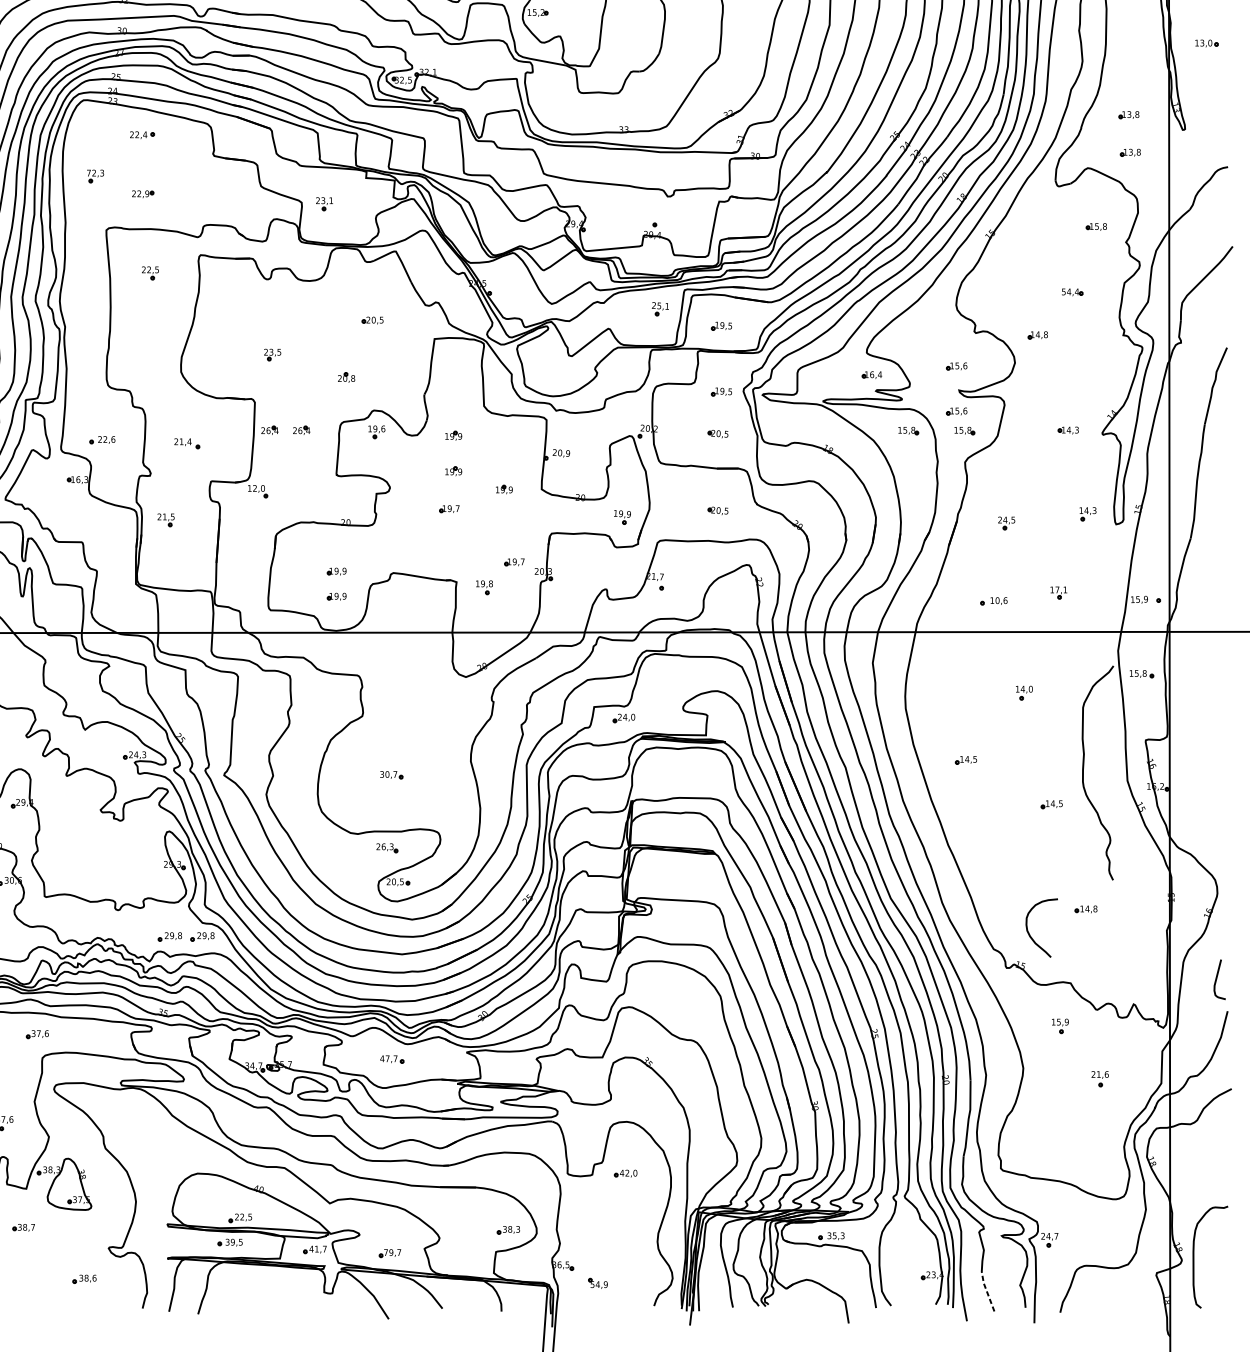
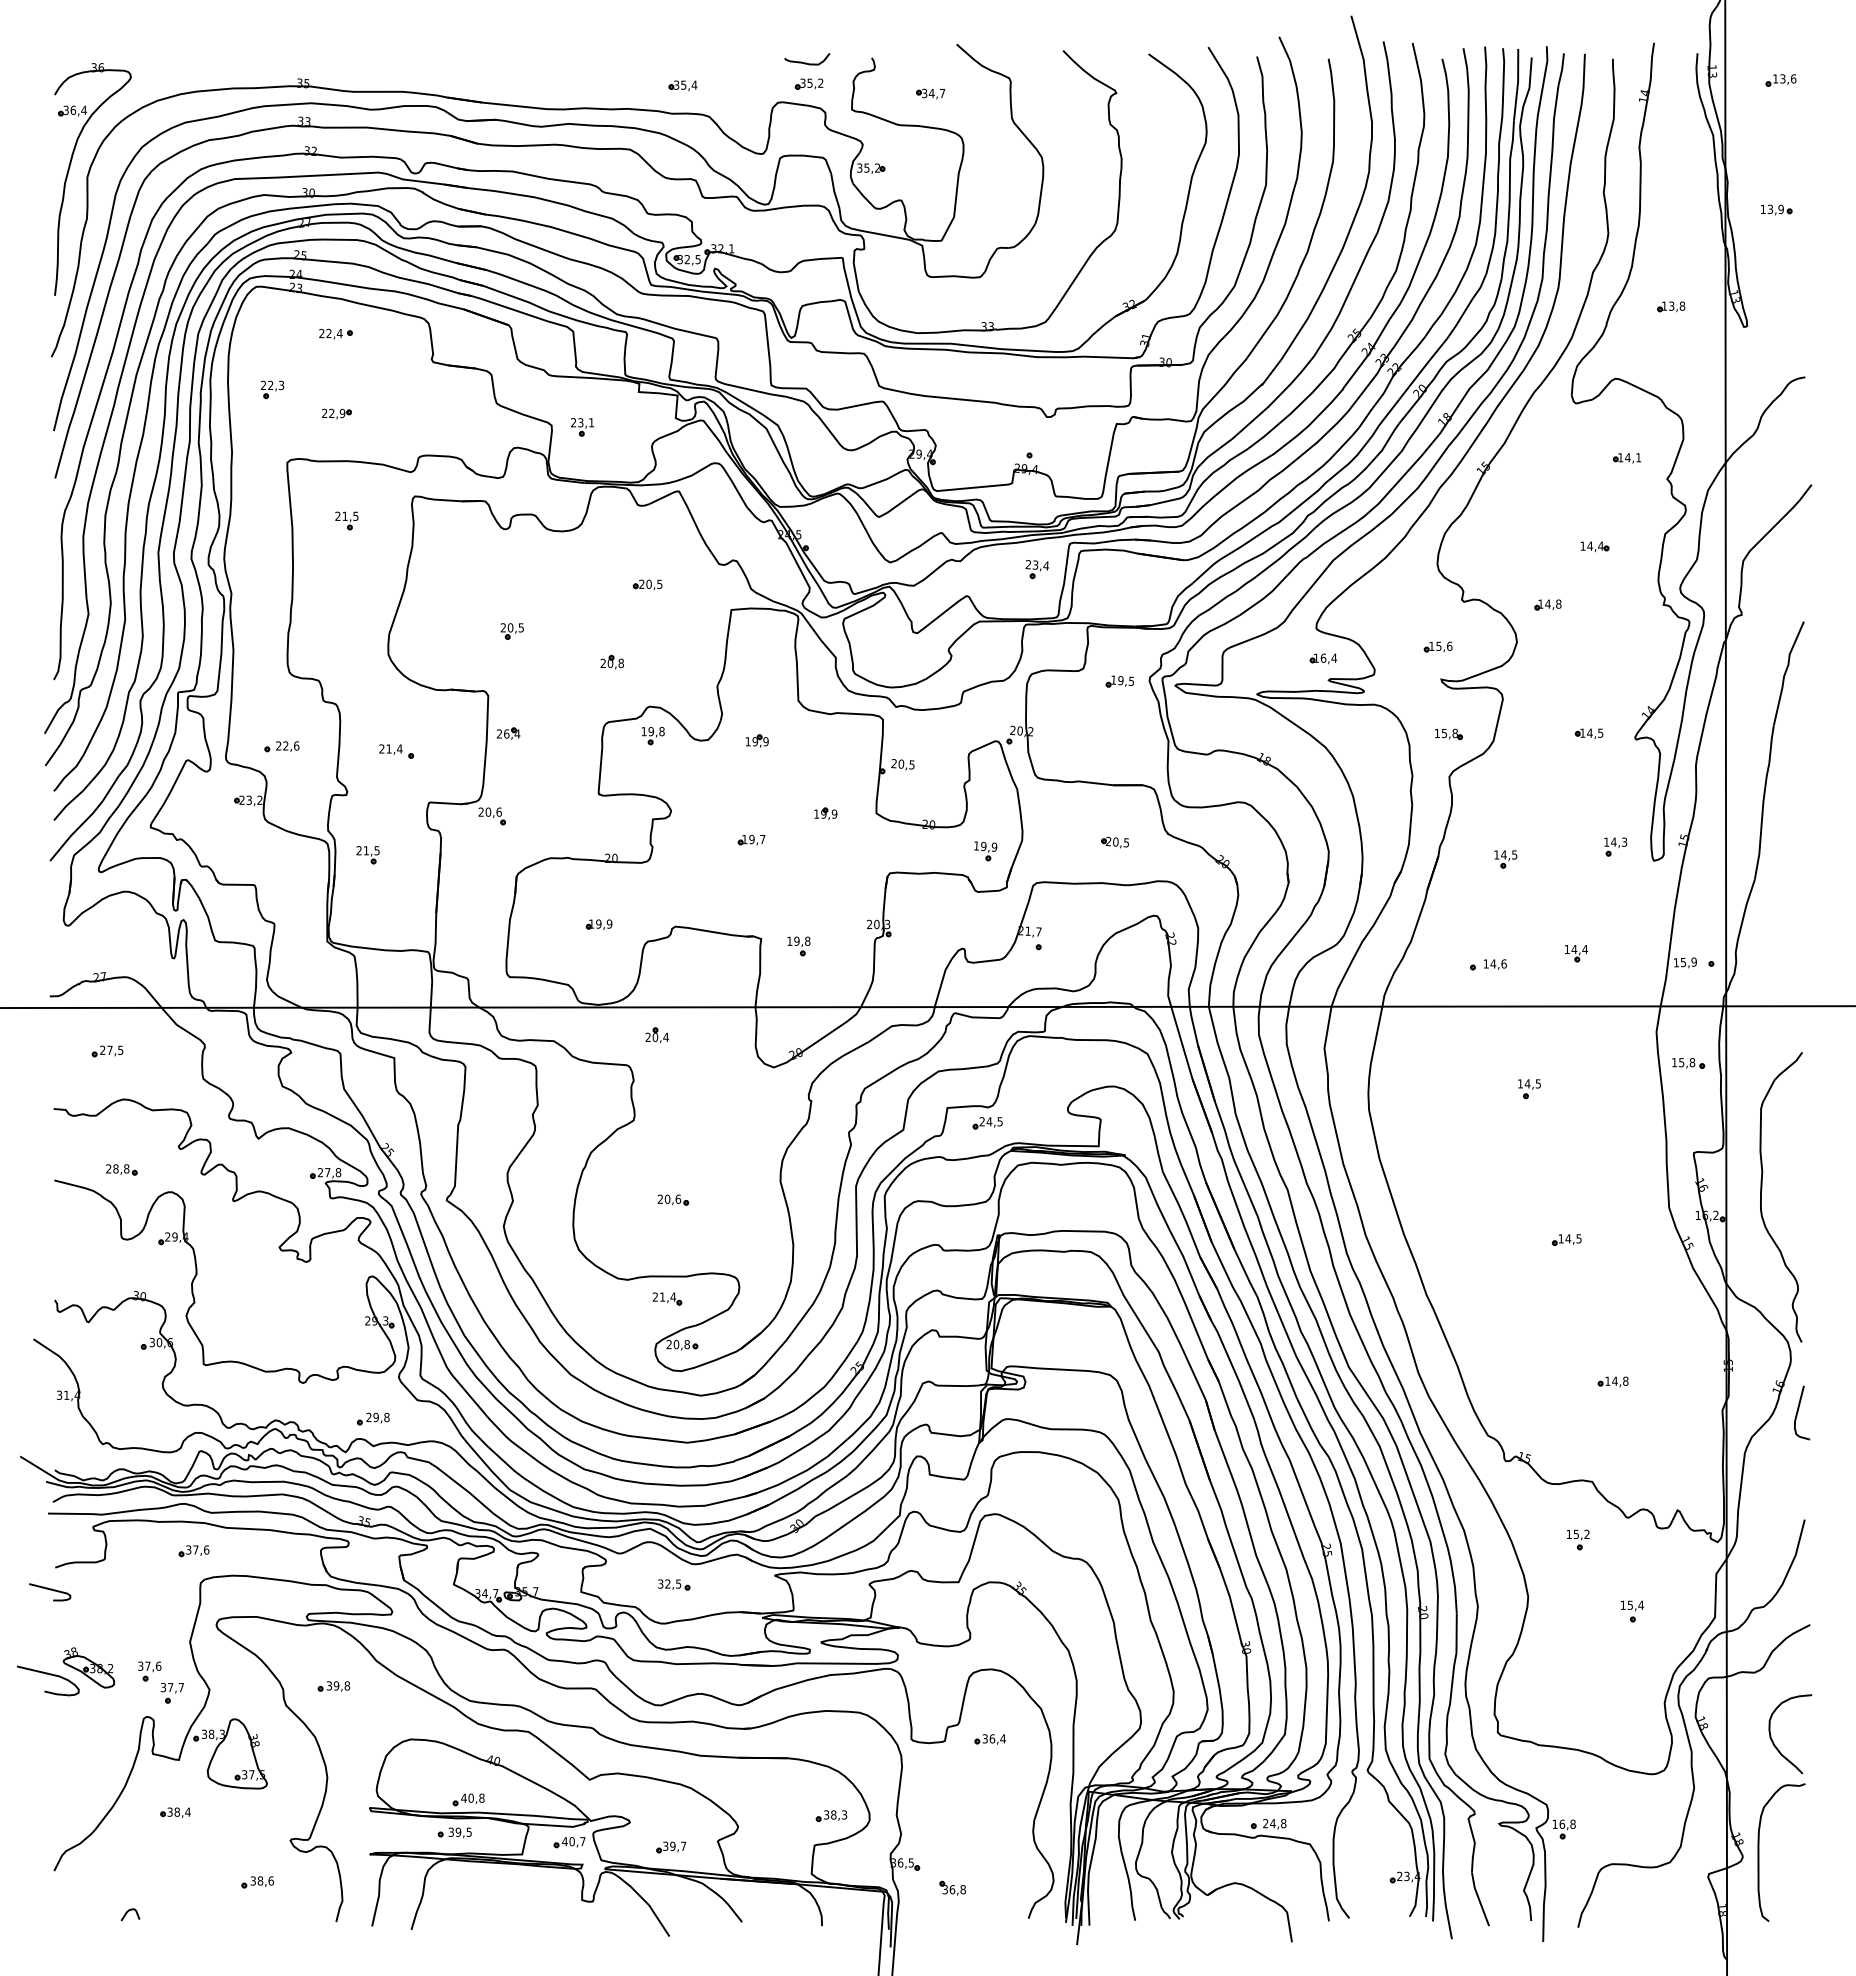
text: (529, 12) -> (859, 167), 15,2 -> 35,2
text: (1209, 43) -> (1780, 209), 13,0 -> 13,9
part: (1130, 152) -> (1673, 357), removed
text: (88, 172) -> (263, 384), 72,3 -> 22,3
text: (1101, 226) -> (1633, 457), 15,8 -> 14,1
text: (148, 269) -> (344, 515), 22,5 -> 21,5
text: (1063, 291) -> (1582, 545), 54,4 -> 14,4
text: (663, 306) -> (1041, 565), 25,1 -> 23,4
part: (721, 326) -> (1119, 592), removed
text: (271, 352) -> (510, 627), 23,5 -> 20,5
part: (956, 411) -> (1437, 707), removed
text: (382, 428) -> (661, 731), 19,6 -> 19,8
text: (1076, 429) -> (1600, 732), 14,3 -> 14,5
part: (301, 430) -> (551, 733), removed
part: (908, 431) -> (1372, 734), removed
part: (717, 434) -> (1114, 738), removed
text: (567, 453) -> (911, 764), 20,9 -> 20,5
part: (453, 470) -> (756, 788), removed
text: (79, 479) -> (250, 799), 16,3 -> 23,2
text: (255, 487) -> (489, 811), 12,0 -> 20,6
text: (999, 519) -> (1496, 854), 24,5 -> 14,5
part: (514, 562) -> (839, 912), removed
text: (1061, 589) -> (1579, 949), 17,1 -> 14,4
part: (336, 596) -> (598, 958), removed
text: (997, 600) -> (1493, 963), 10,6 -> 14,6
part: (379, 653) -> (656, 1035), added
text: (1030, 688) -> (1538, 1083), 14,0 -> 14,5
text: (632, 717) -> (999, 1121), 24,0 -> 24,5
text: (139, 754) -> (332, 1172), 24,3 -> 27,8
part: (965, 759) -> (1450, 1179), removed
text: (388, 773) -> (669, 1198), 30,7 -> 20,6
curve: (1083, 773) -> (1761, 1197), moved
text: (387, 846) -> (667, 1296), 26,3 -> 21,4
text: (401, 881) -> (686, 1344), 20,5 -> 20,8
curve: (1030, 934) -> (1774, 1743), moved
part: (202, 936) -> (417, 1418), removed
curve: (1217, 979) -> (1798, 1412), moved
text: (1066, 1022) -> (1586, 1534), 15,9 -> 15,2
text: (388, 1058) -> (669, 1583), 47,7 -> 32,5
text: (1099, 1073) -> (1631, 1604), 21,6 -> 15,4
part: (140, 1134) -> (333, 1686), added
part: (20, 1139) -> (171, 1693), added
text: (628, 1172) -> (993, 1738), 42,0 -> 36,4
text: (243, 1216) -> (472, 1797), 22,5 -> 40,8
text: (32, 1226) -> (187, 1811), 38,7 -> 38,4
text: (835, 1235) -> (1274, 1823), 35,3 -> 24,8
text: (1049, 1235) -> (1563, 1823), 24,7 -> 16,8
text: (316, 1249) -> (571, 1841), 41,7 -> 40,7
text: (385, 1251) -> (665, 1845), 79,7 -> 39,7
text: (599, 1284) -> (954, 1889), 54,9 -> 36,8
line: (986, 1291) -> (1478, 1899), dashed -> solid

